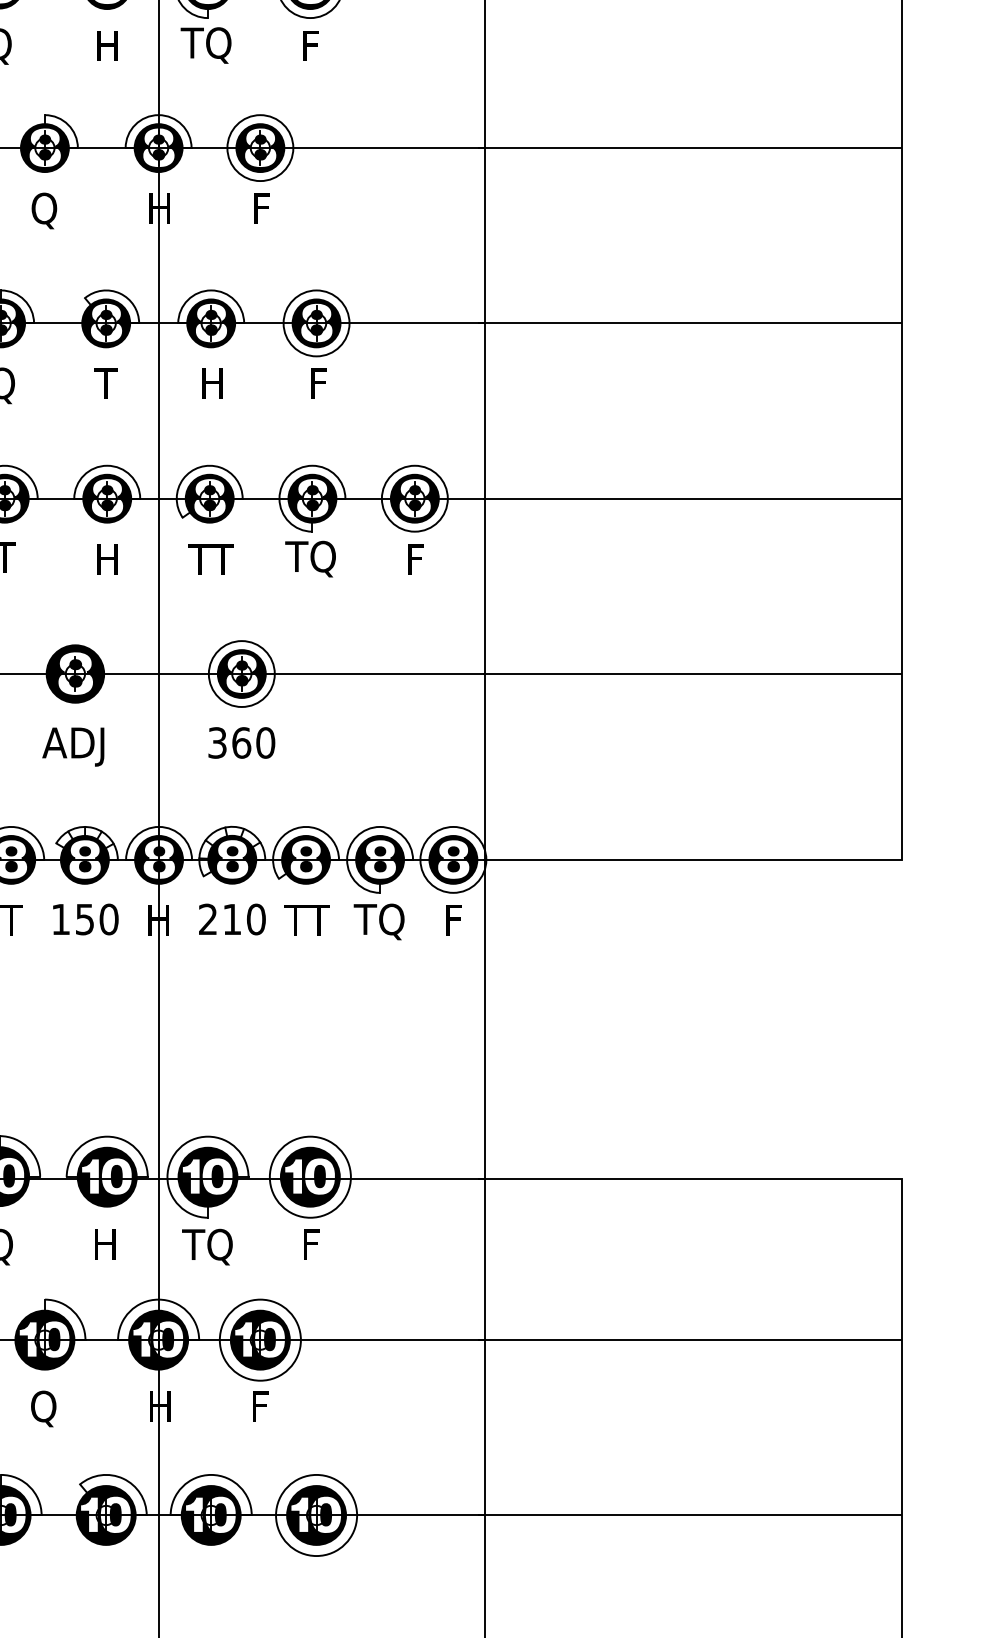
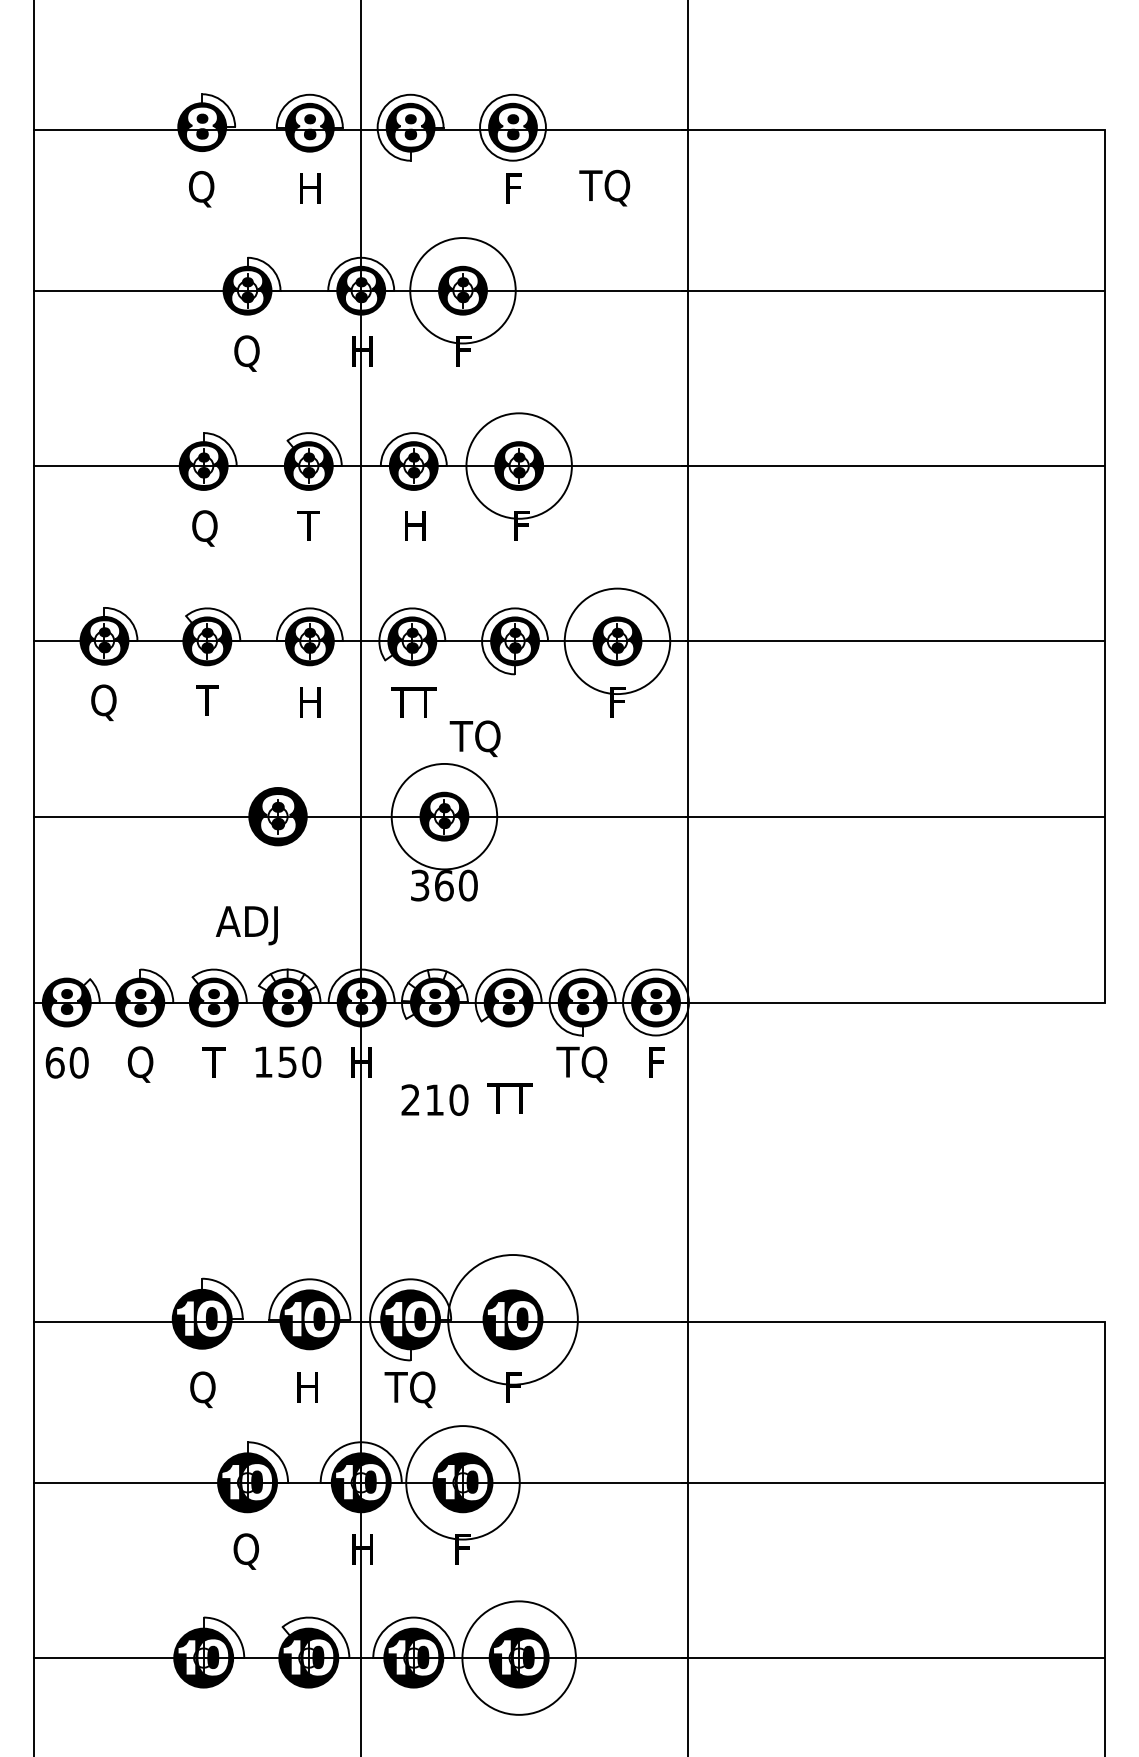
text: (205, 44) -> (604, 187), moved
circle: (259, 147) -> (462, 290), size x1.6
circle: (316, 323) -> (519, 466), size x1.6
circle: (414, 498) -> (617, 641), size x1.6
text: (309, 558) -> (474, 738), moved
circle: (241, 673) -> (444, 816), size x1.6
text: (72, 746) -> (246, 925), moved
text: (231, 918) -> (434, 1099), moved
text: (306, 919) -> (509, 1098), moved
circle: (309, 1176) -> (512, 1319), size x1.6
circle: (259, 1339) -> (462, 1482), size x1.4
circle: (315, 1514) -> (518, 1657), size x1.4

